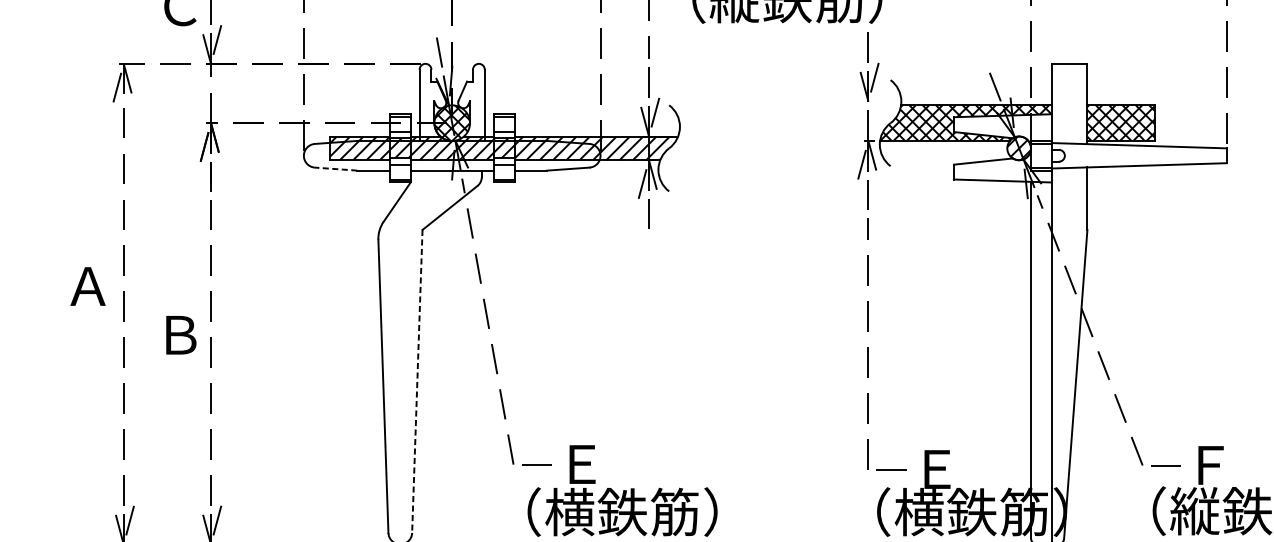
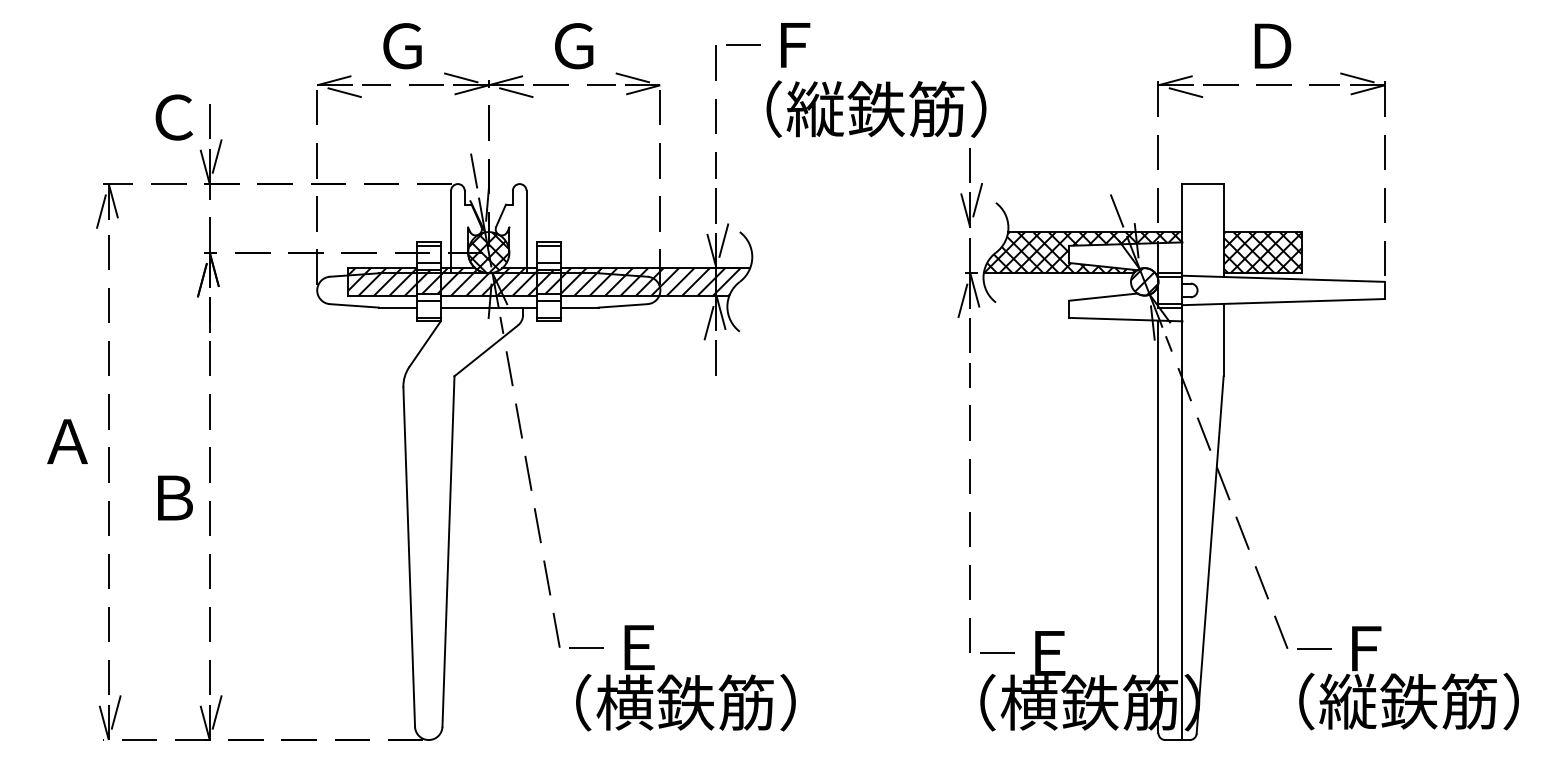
line: (336, 168) -> (354, 305), dashed -> solid
line: (417, 382) -> (448, 552), dashed -> solid

